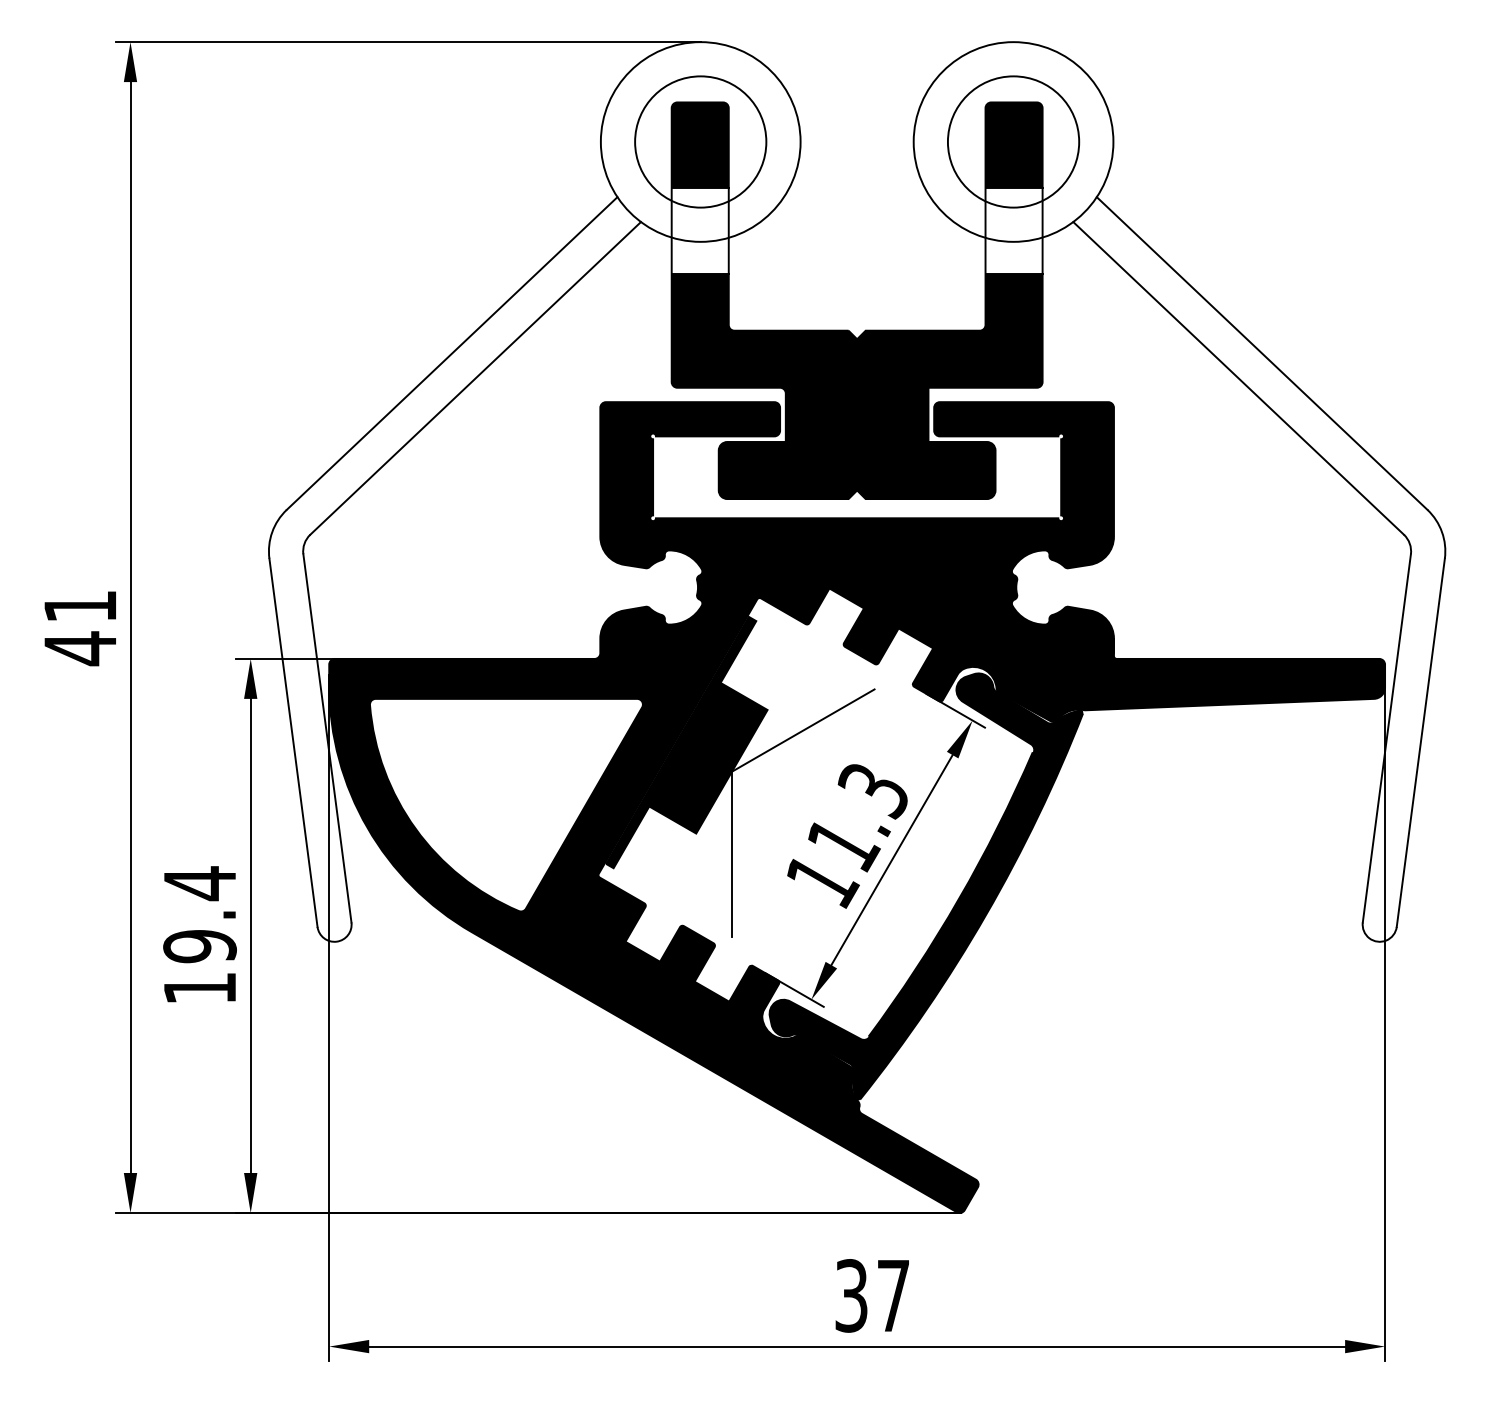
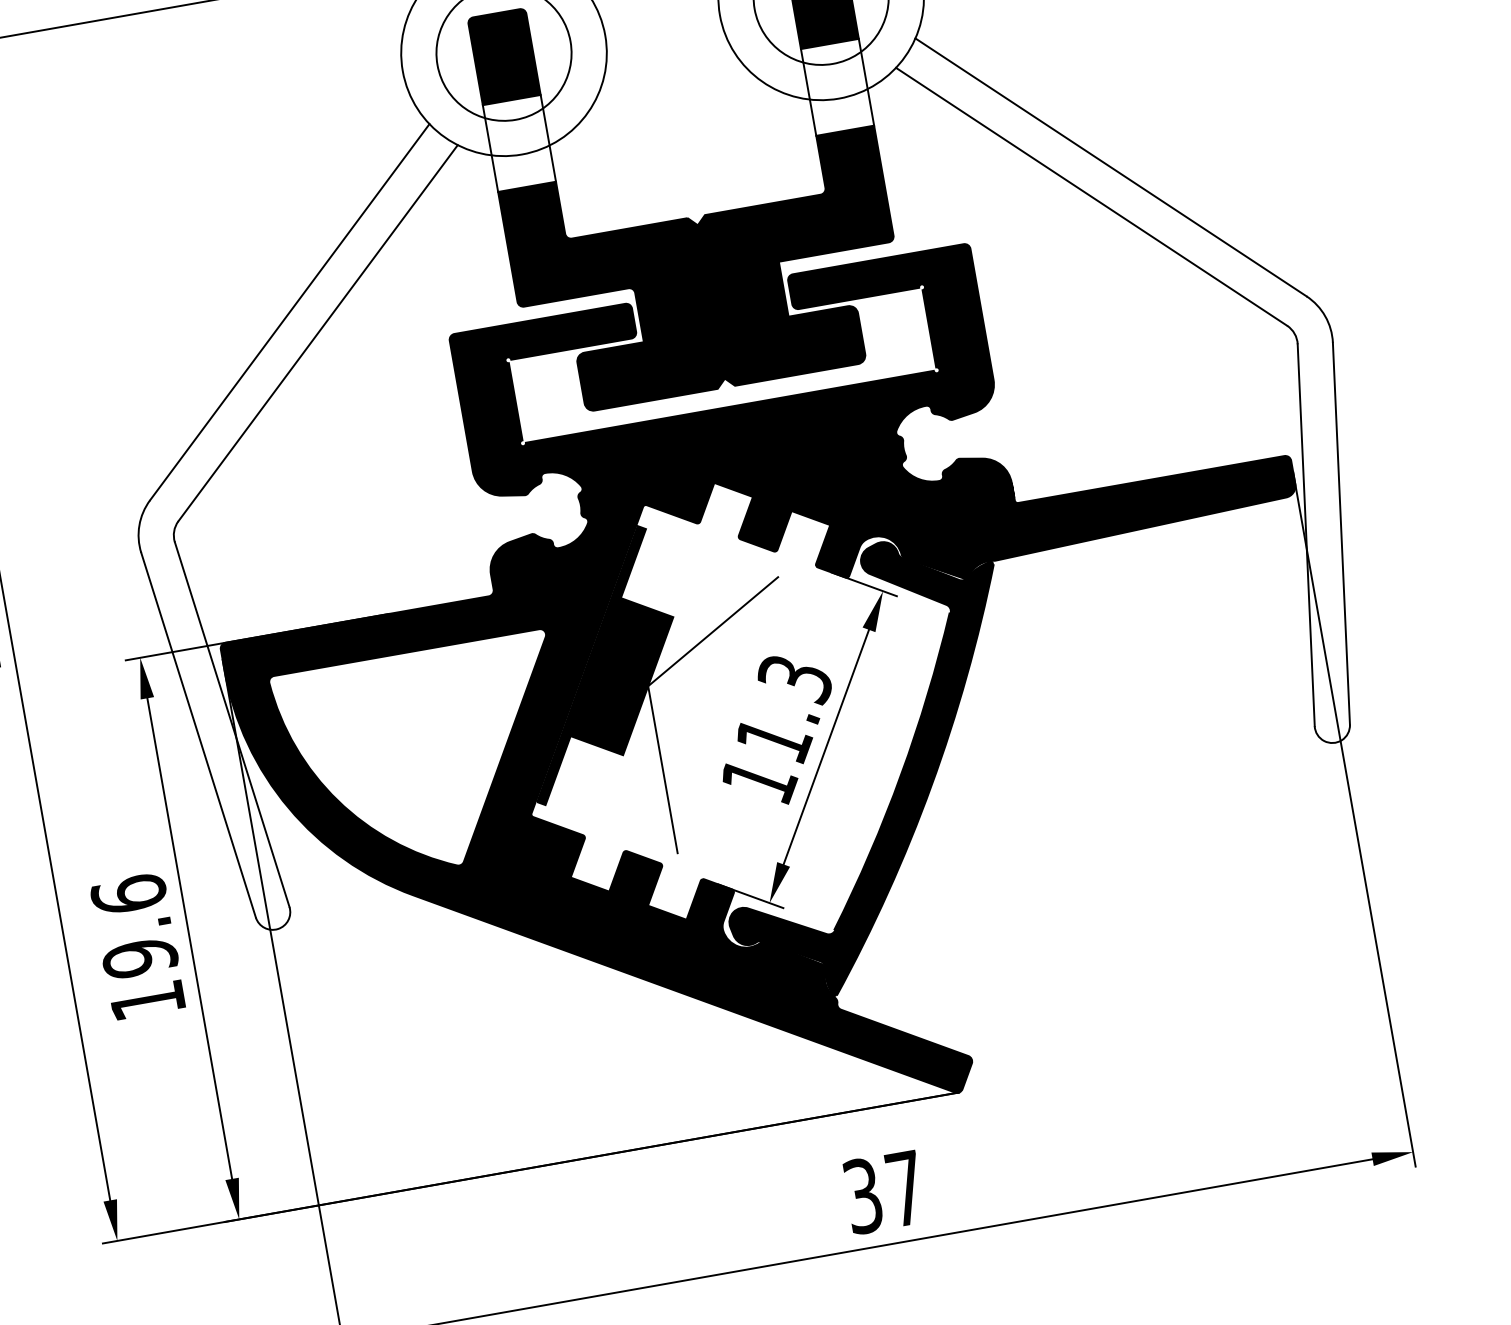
text: (199, 883) -> (128, 894), 19.4 -> 19.6

